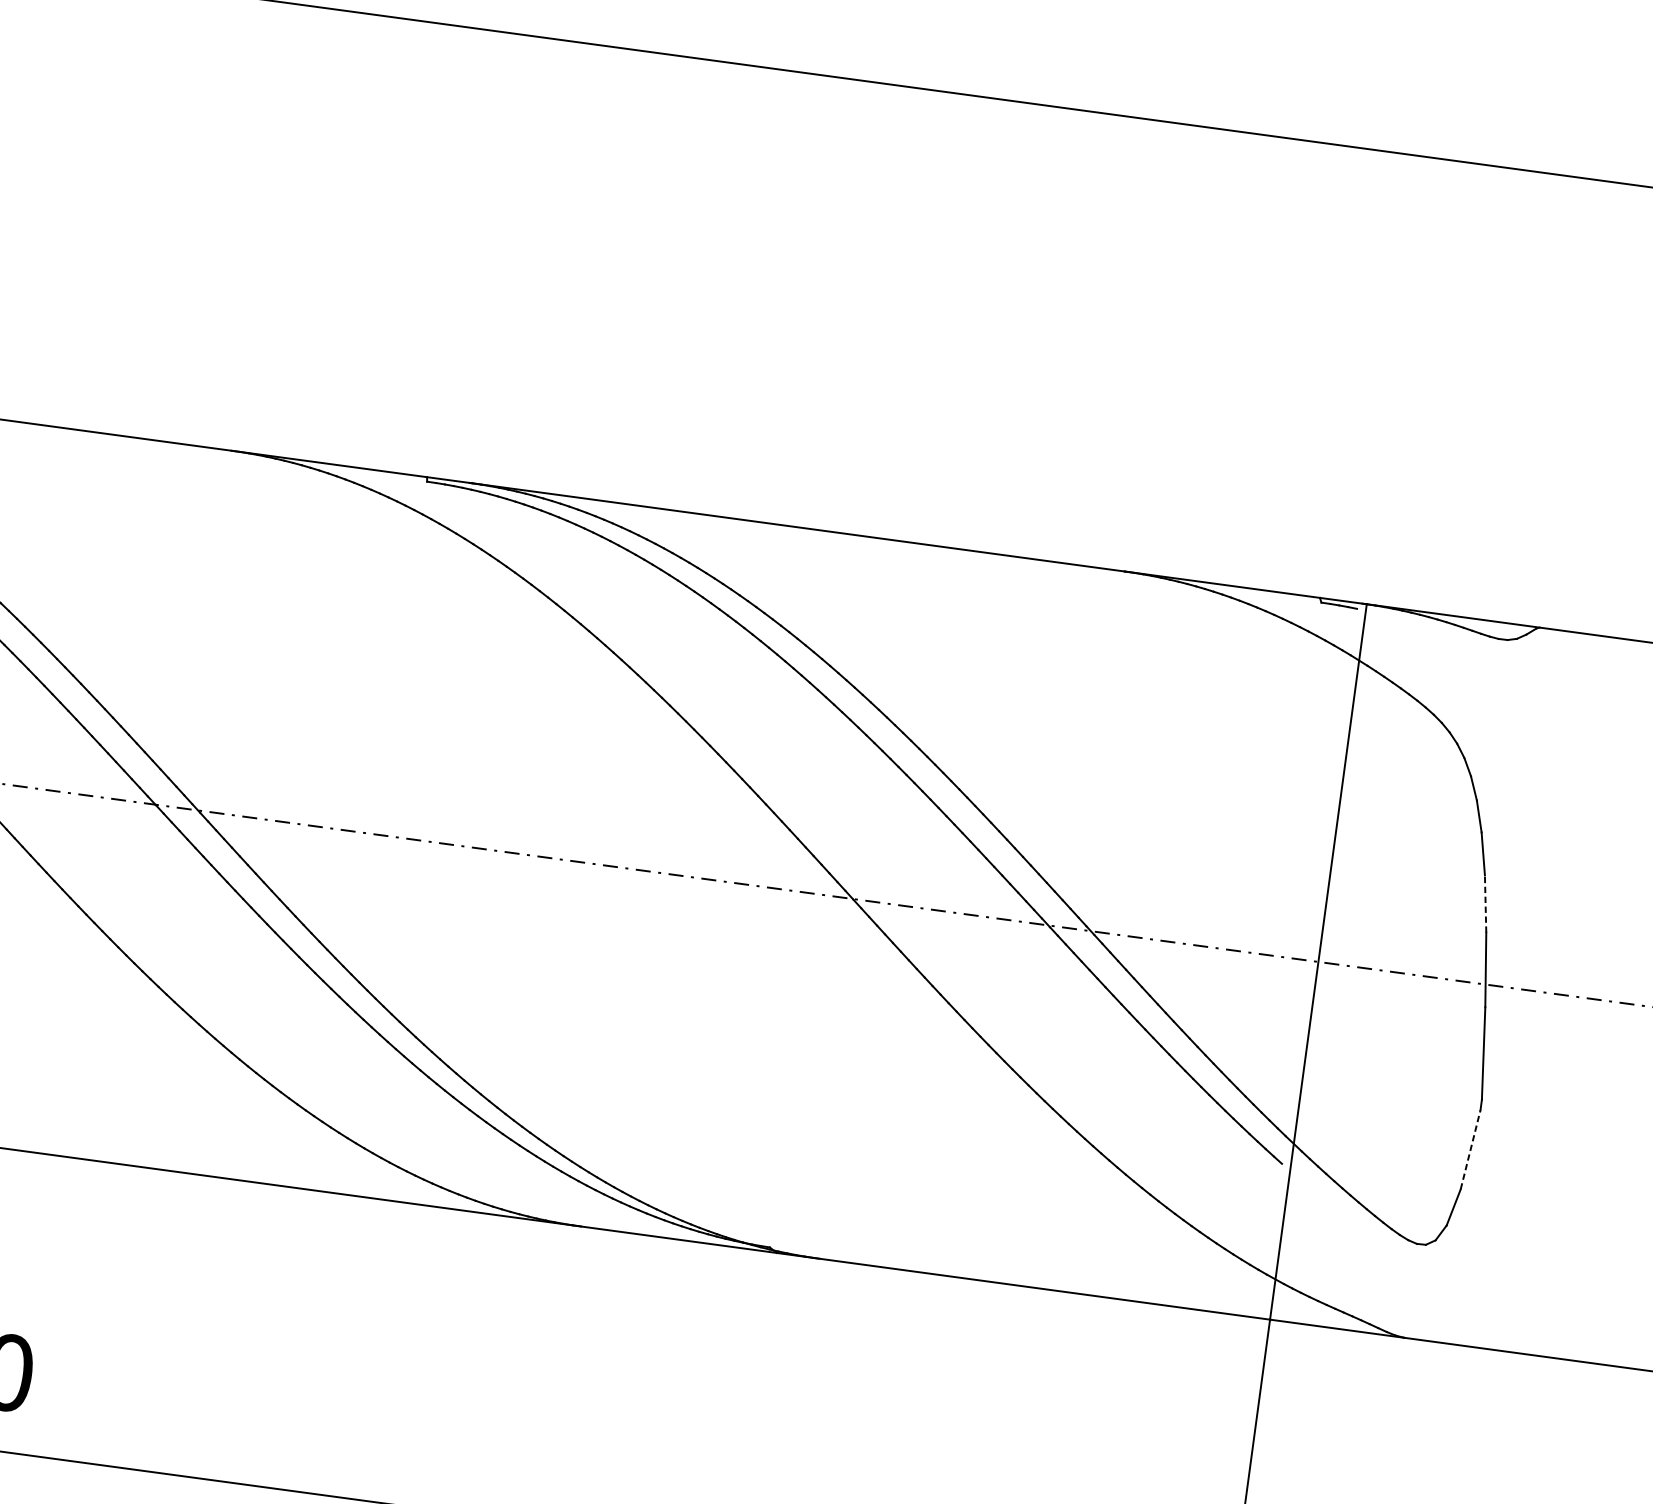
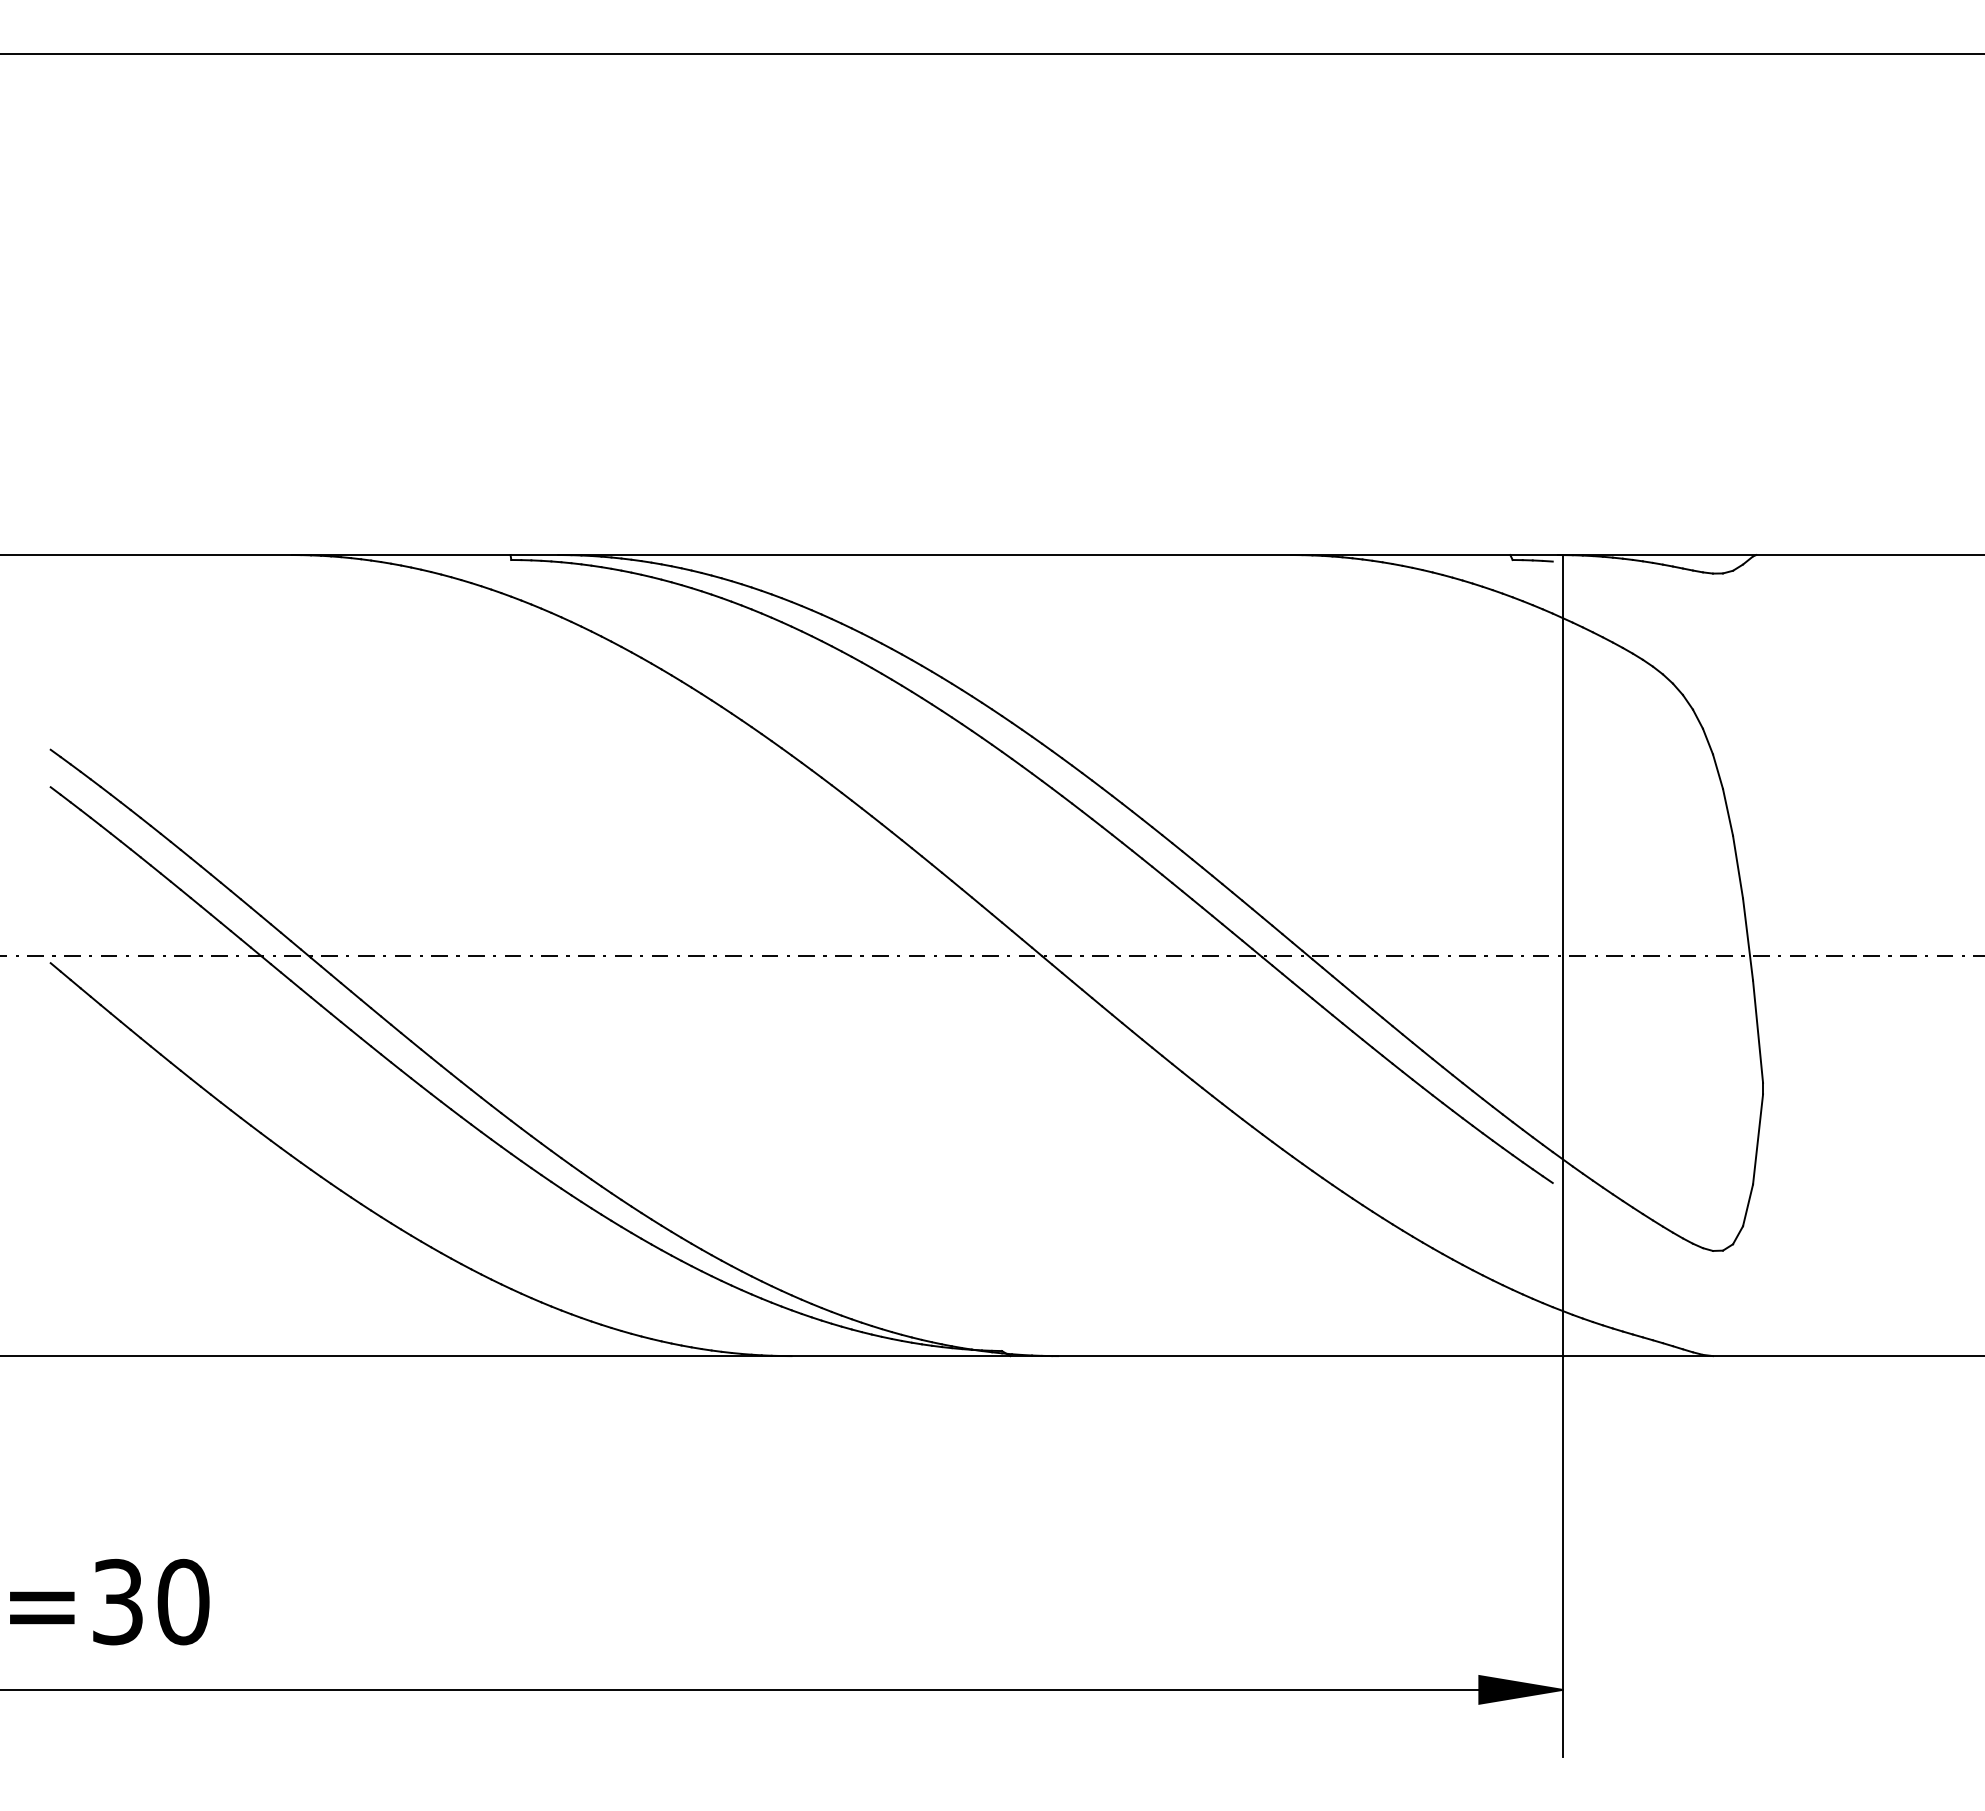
line: (1485, 904) -> (1738, 867), dashed -> solid
line: (1471, 1149) -> (1758, 1139), dashed -> solid

